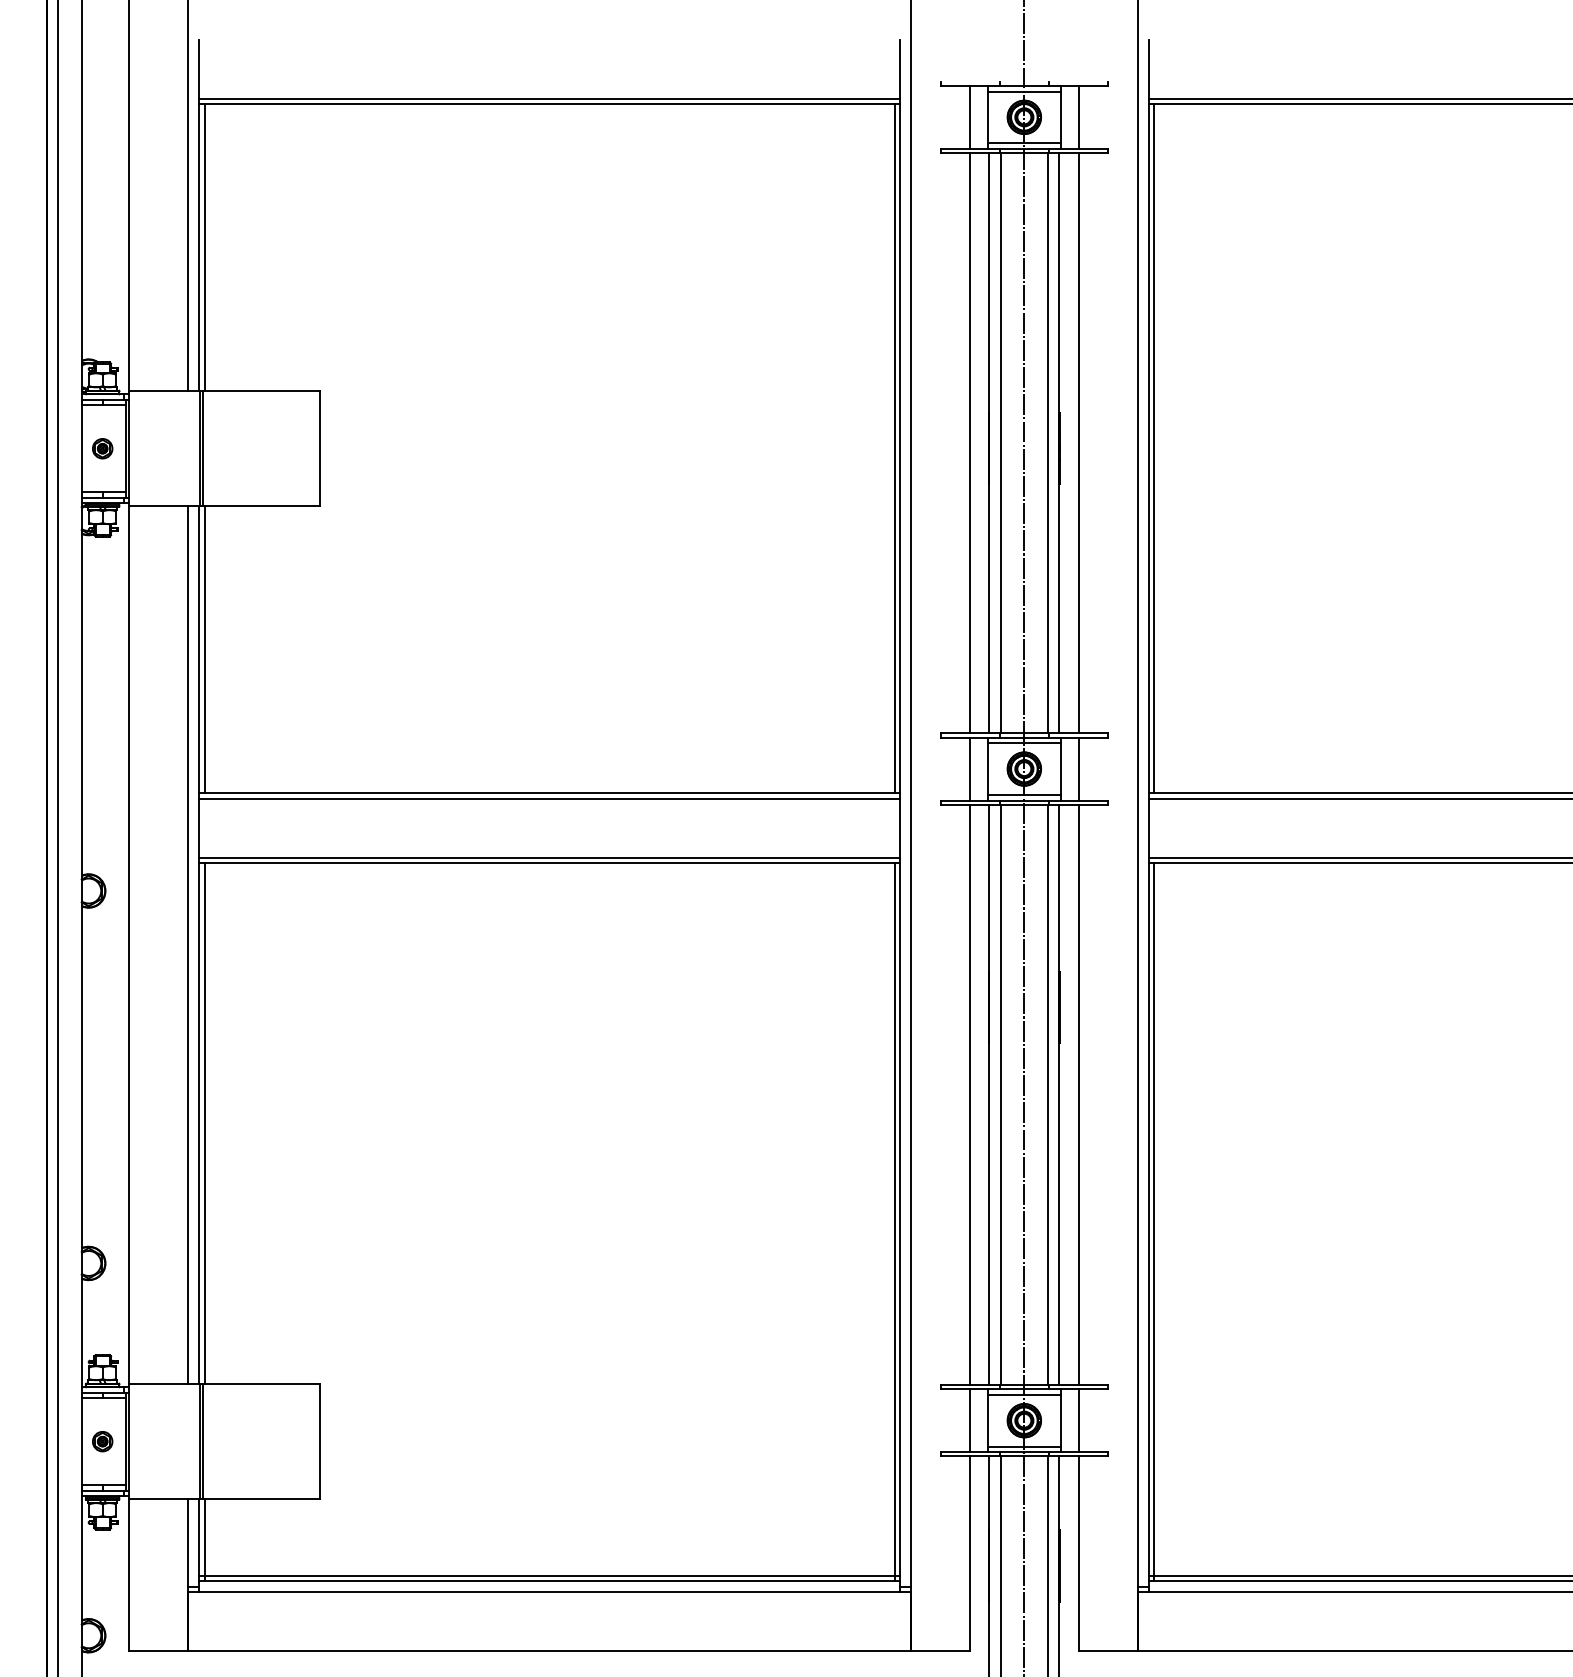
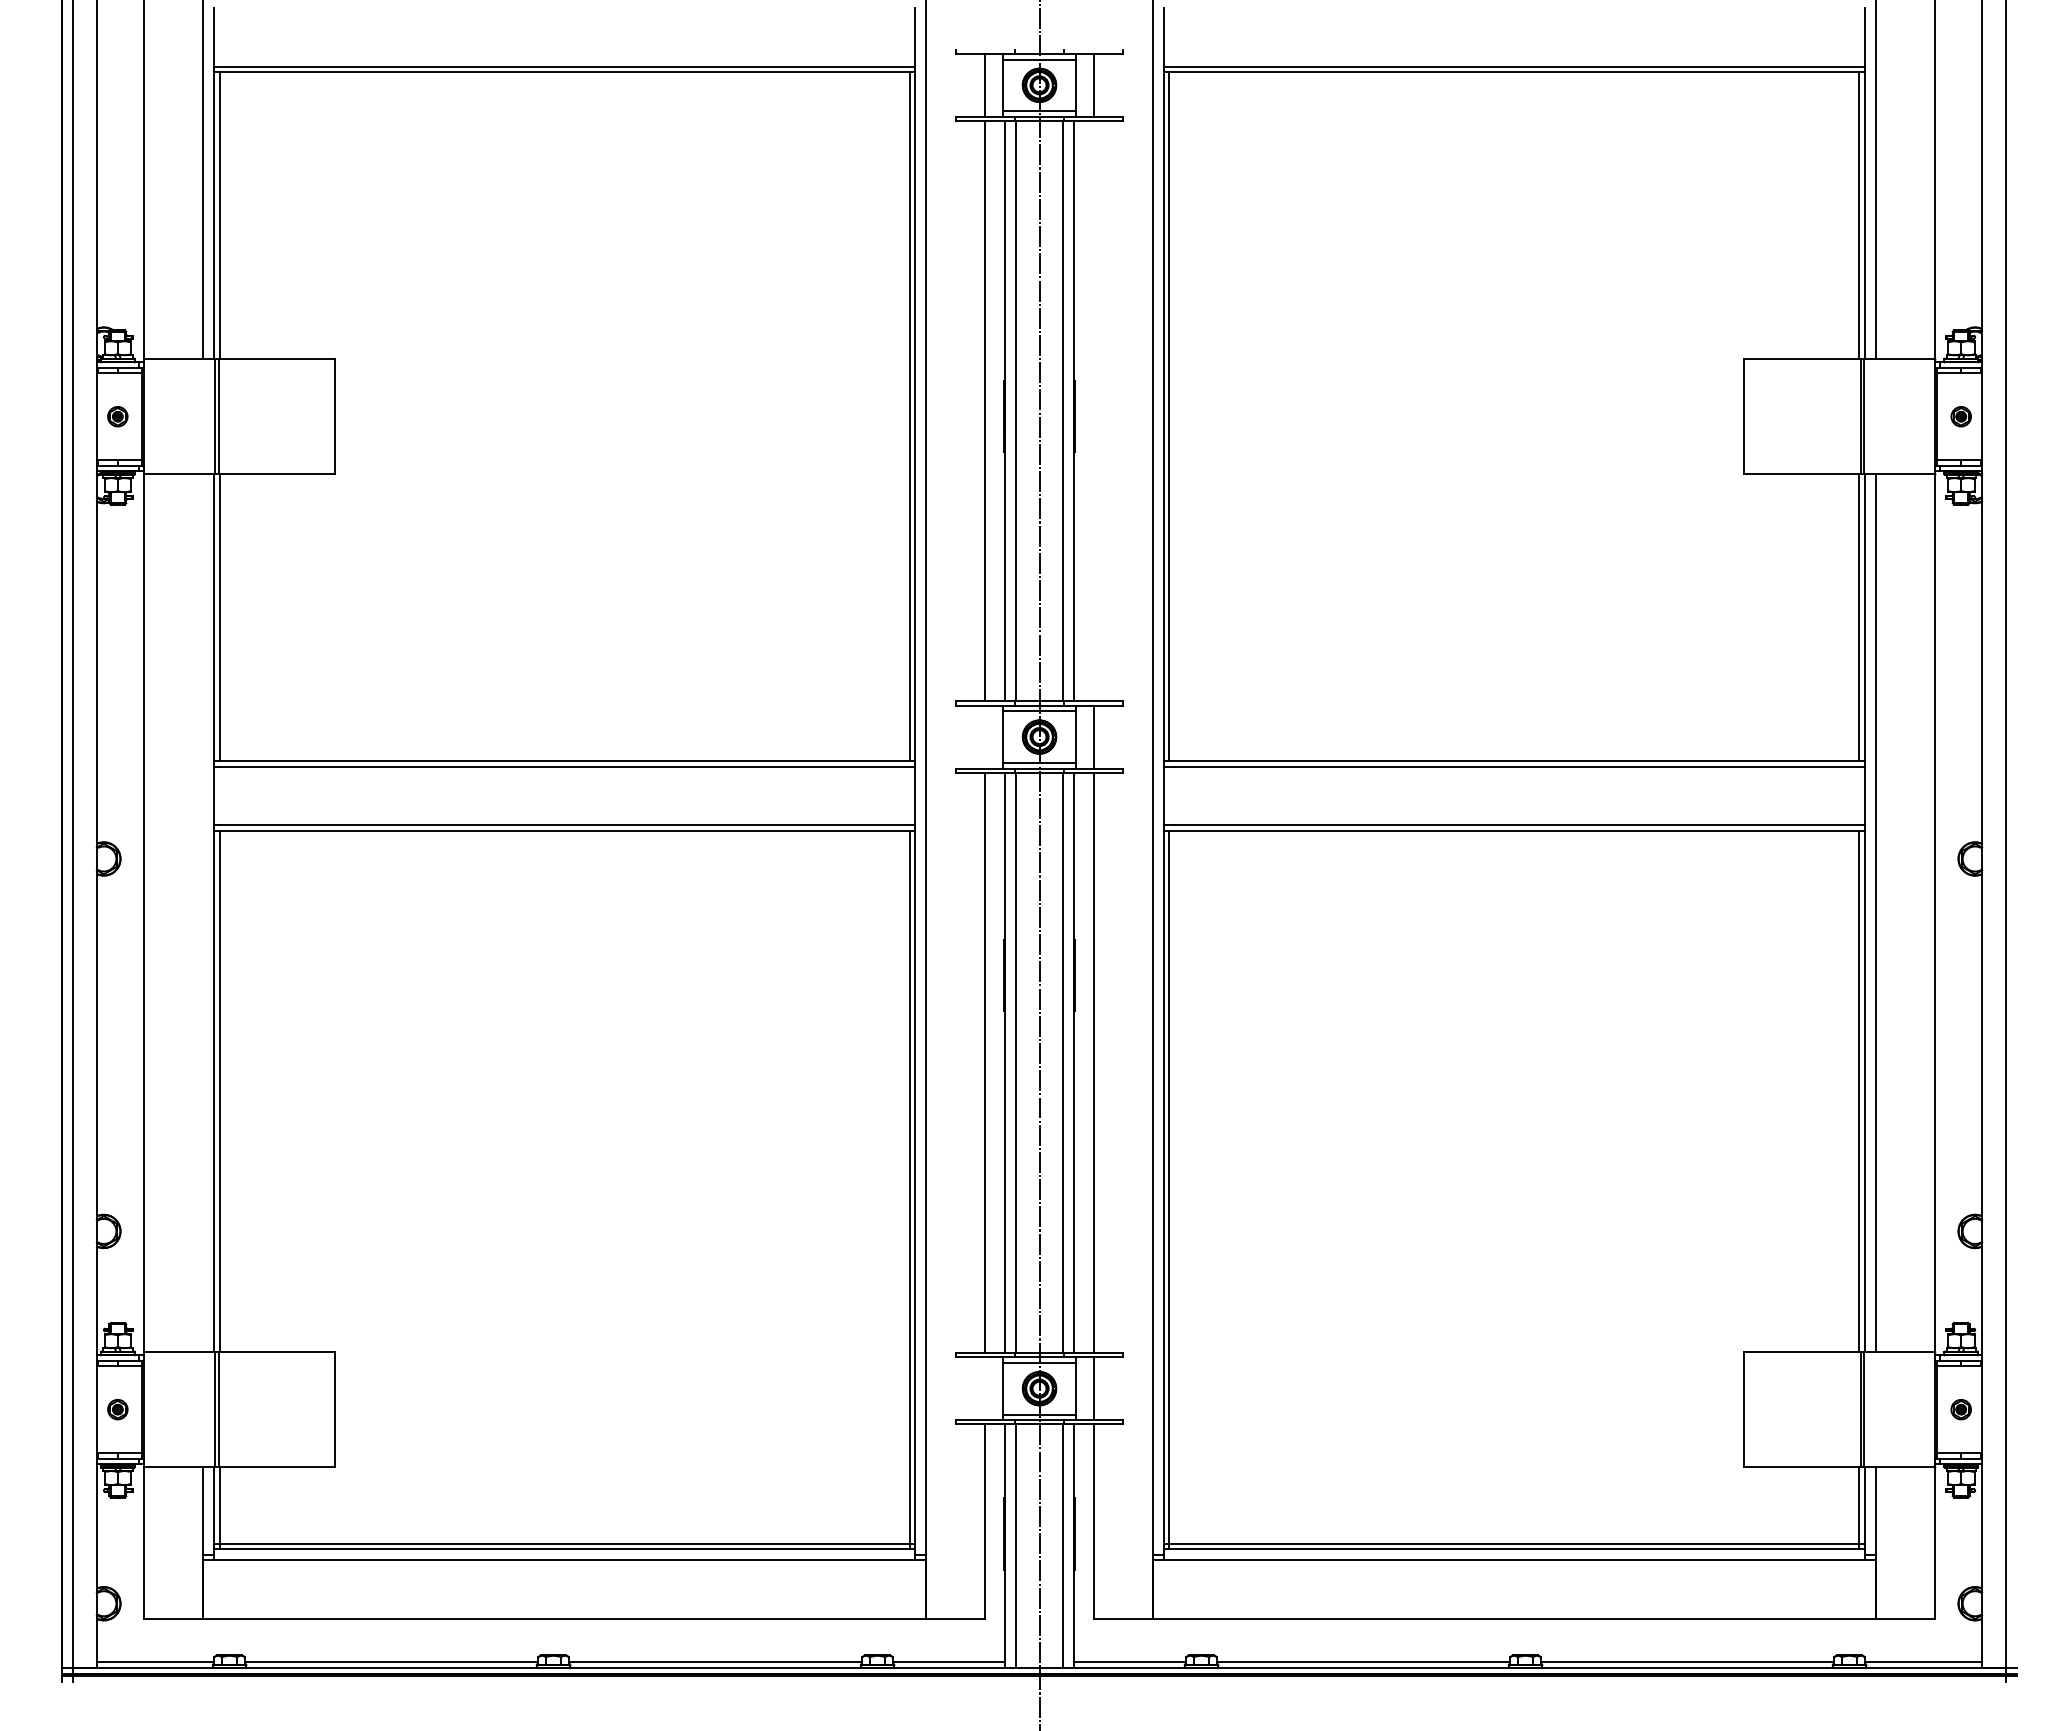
line: (1079, 442) -> (1094, 410), removed
line: (970, 768) -> (985, 736), removed
line: (188, 944) -> (203, 912), removed
line: (970, 1420) -> (985, 1388), removed

